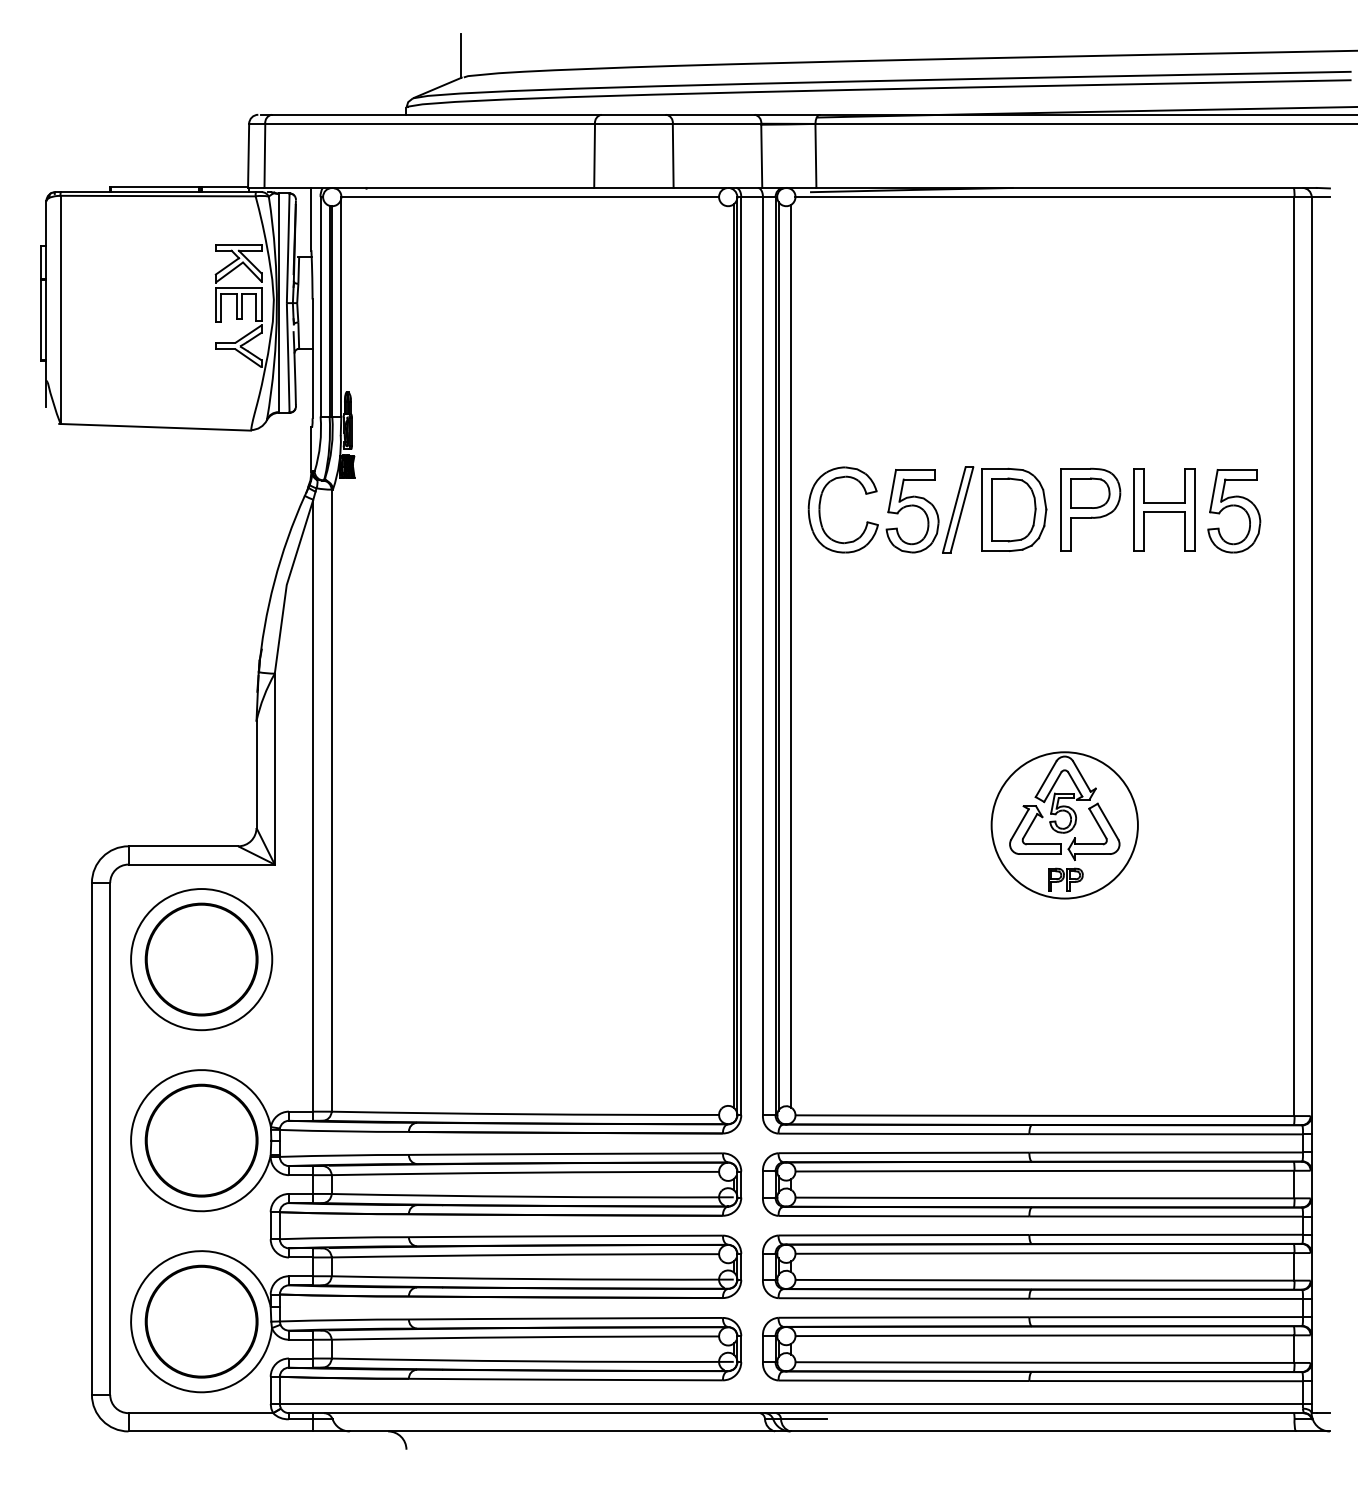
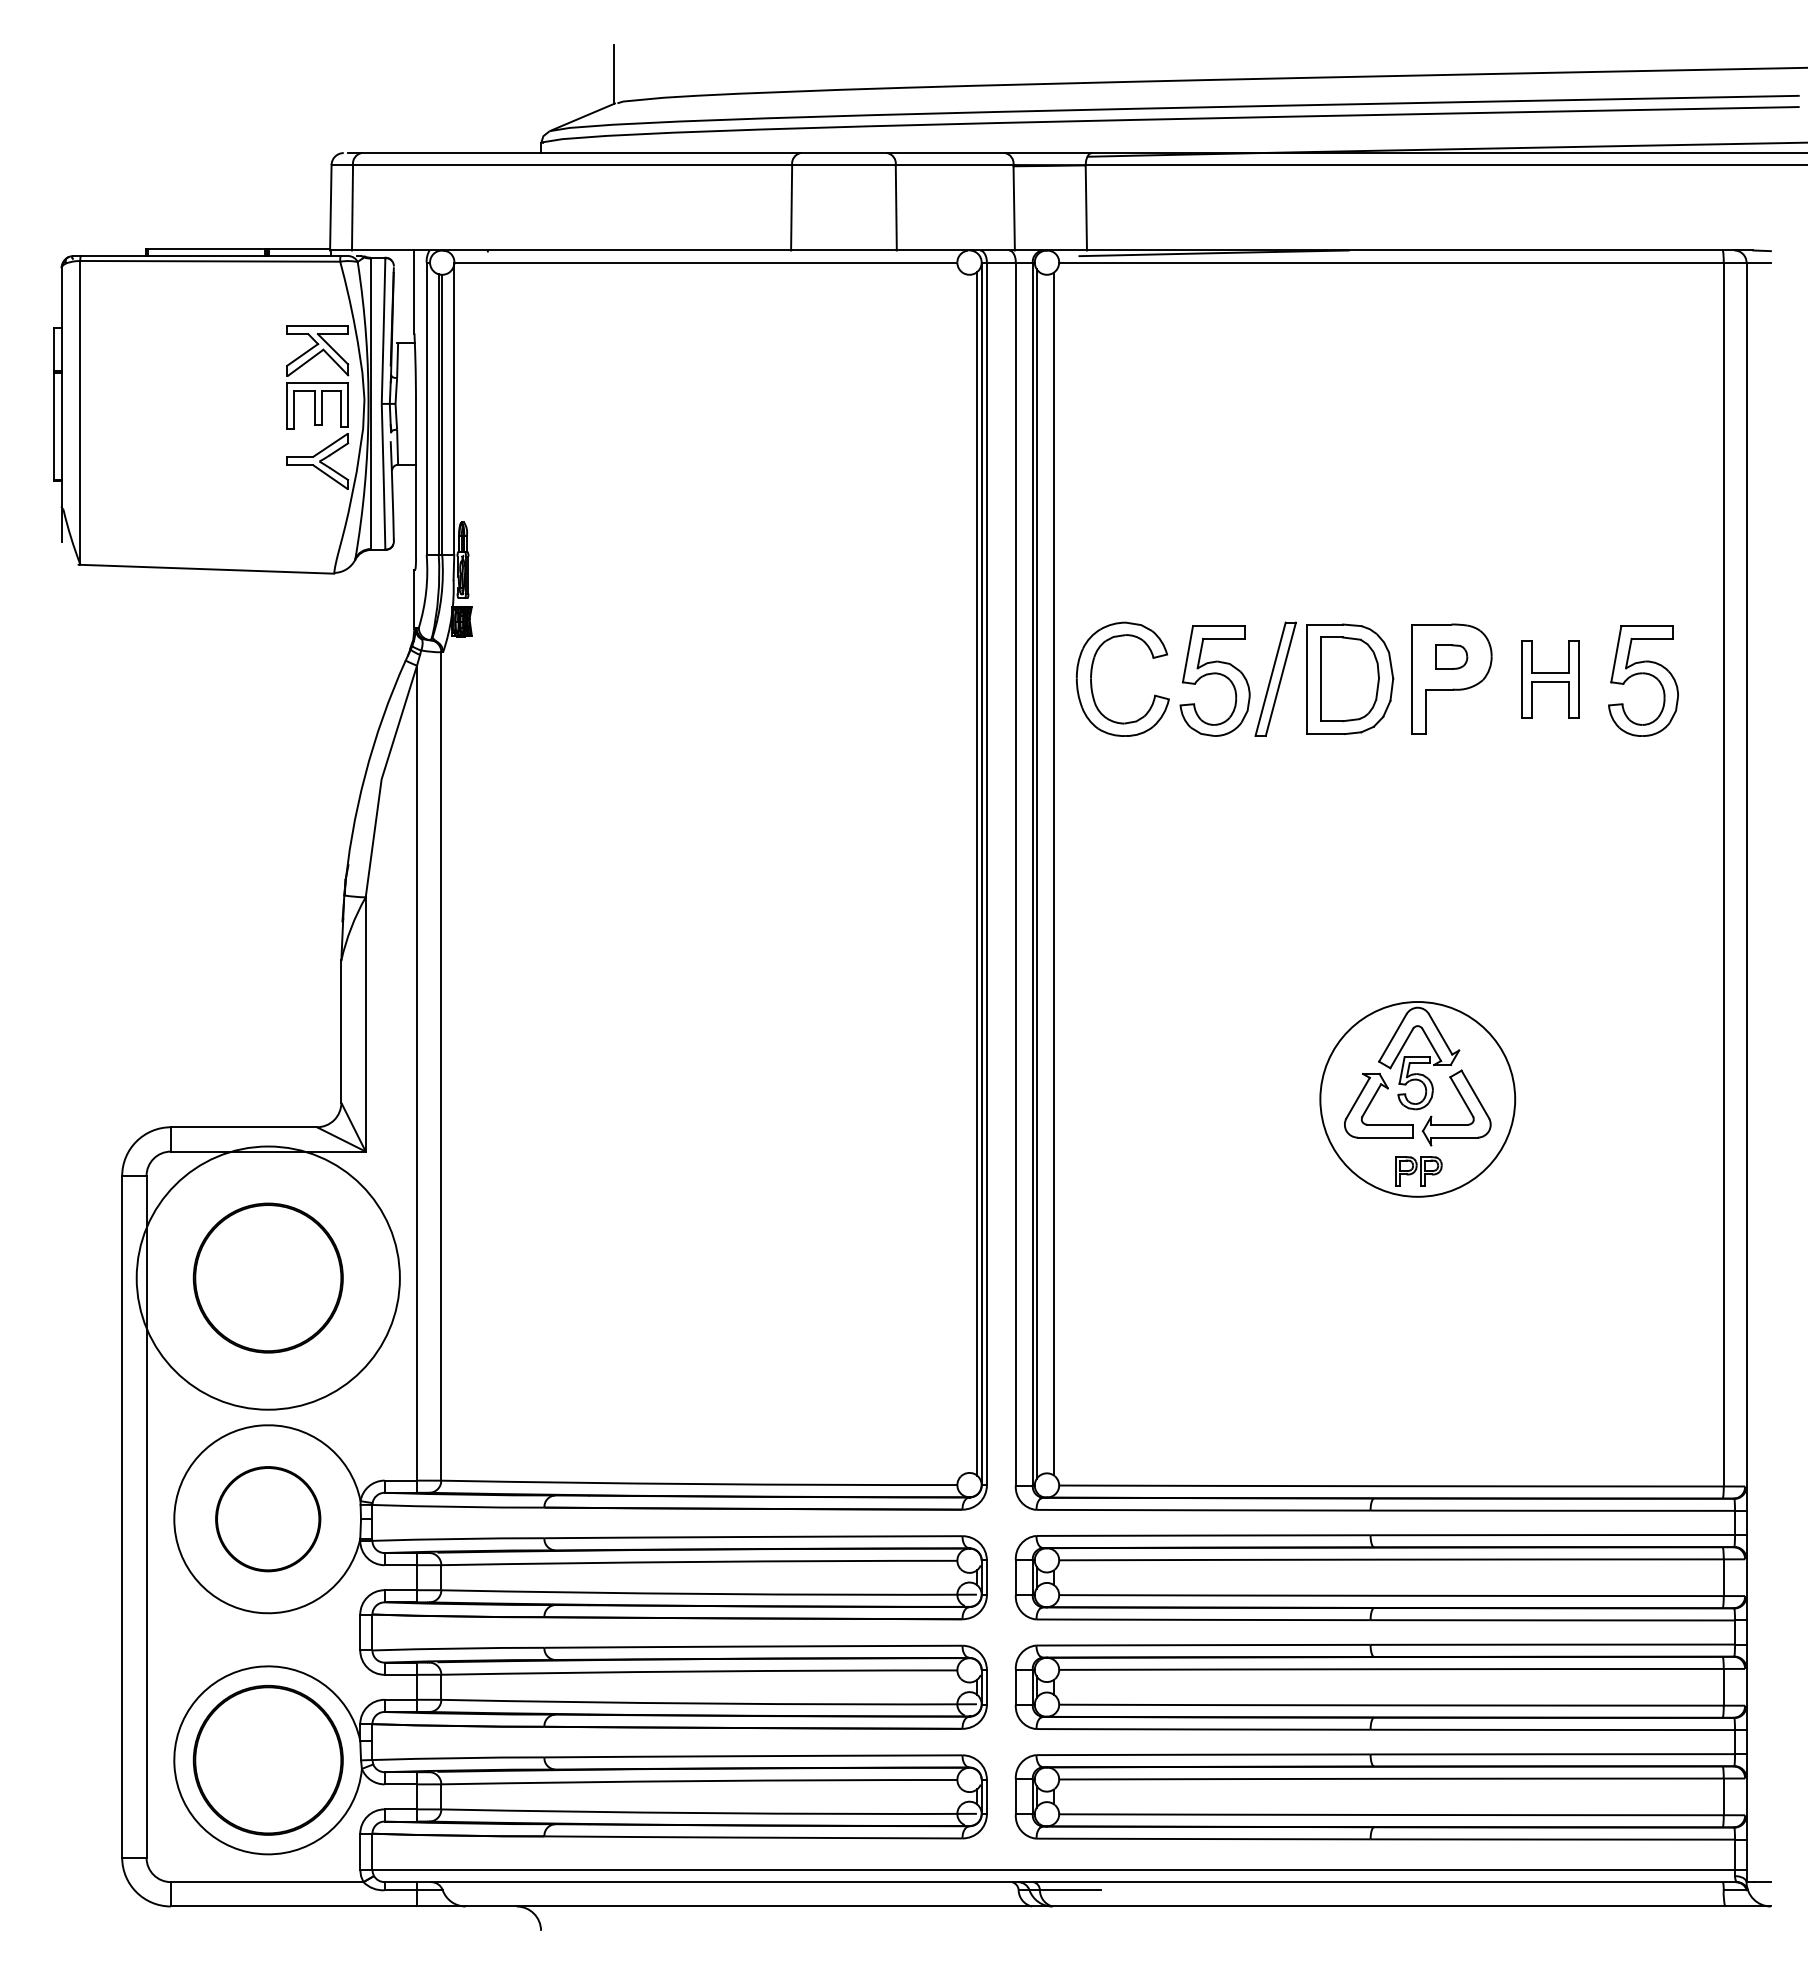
part: (1090, 492) -> (1451, 656), size x0.6
part: (1164, 510) -> (1550, 679), size x0.7
circle: (201, 959) -> (268, 1278), size x1.4
part: (201, 1140) -> (267, 1518), size x0.7

